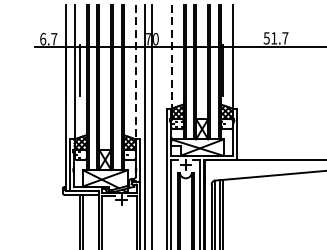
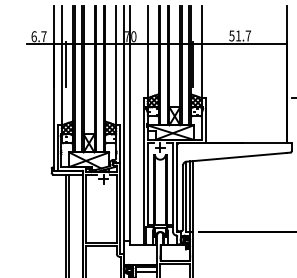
line: (171, 58) -> (147, 53), dashed -> solid
line: (136, 72) -> (116, 66), dashed -> solid

